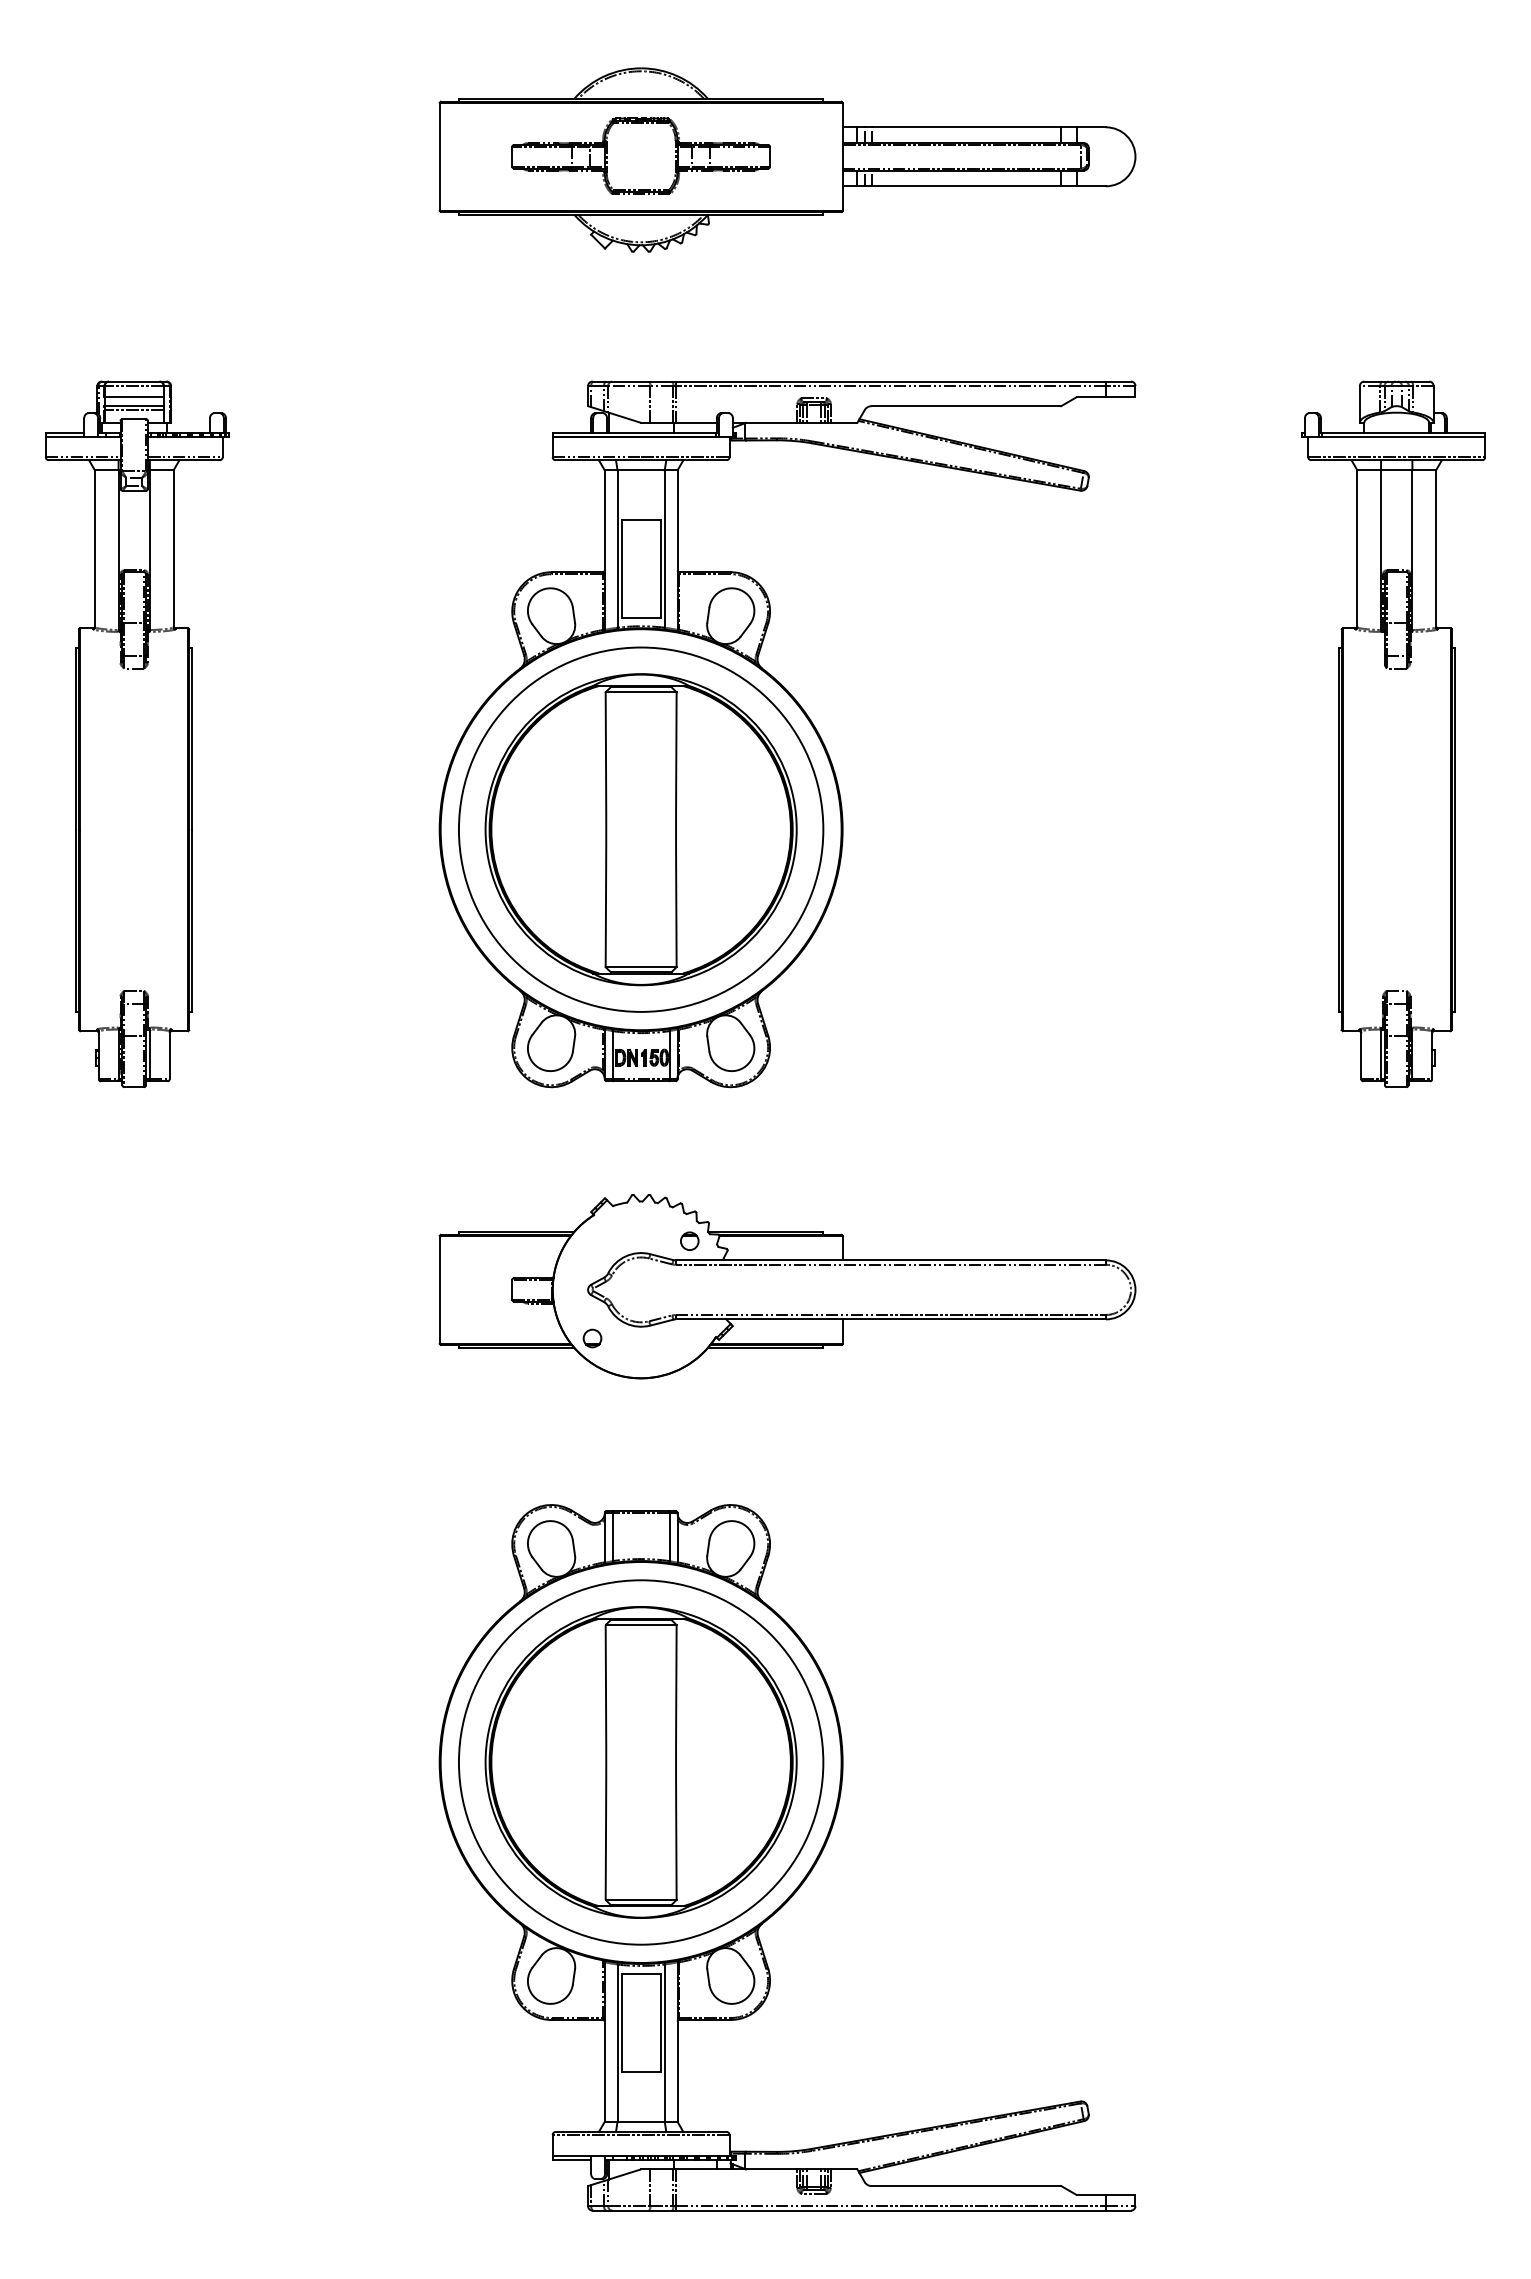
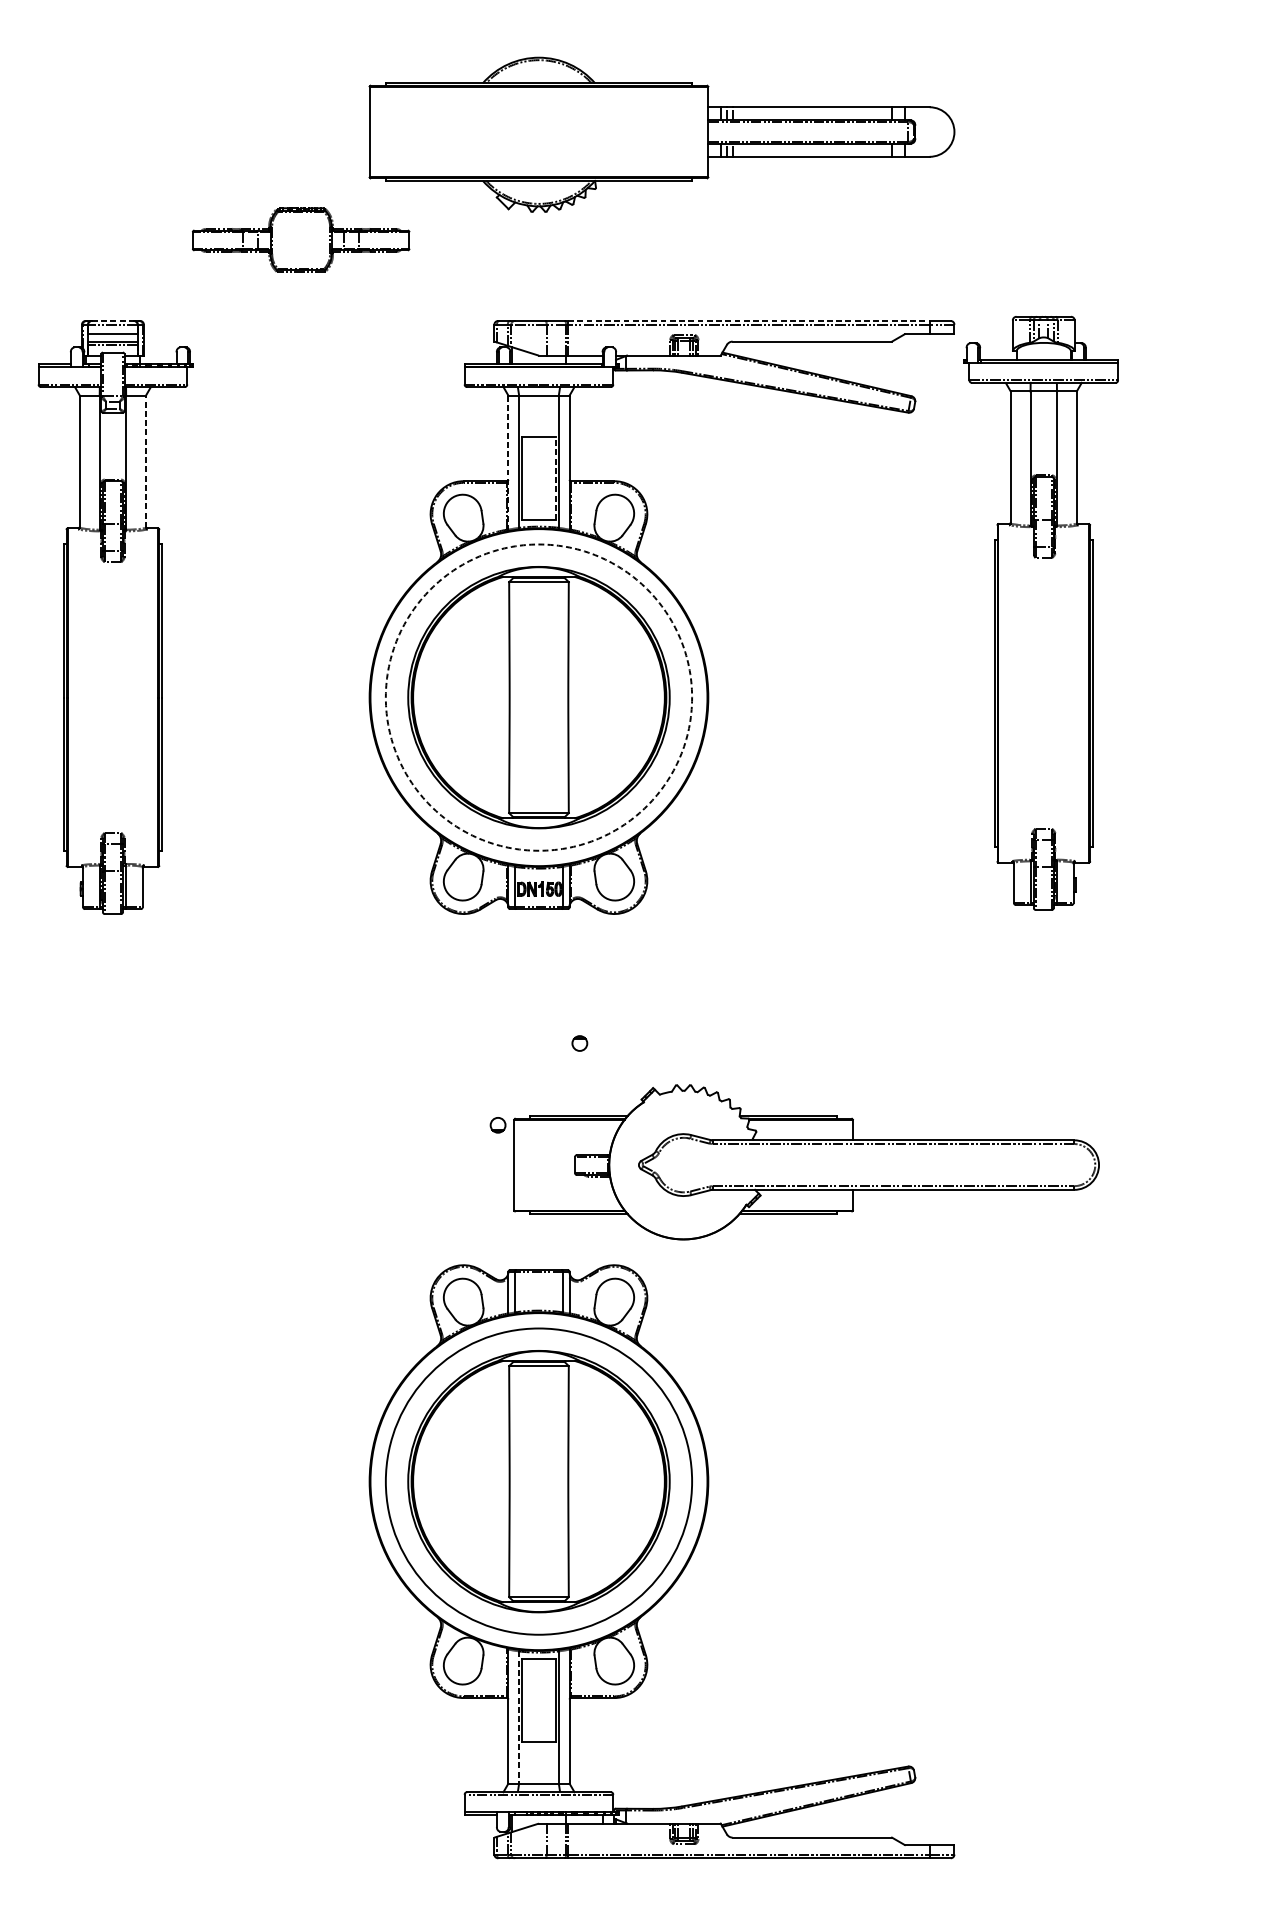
part: (640, 155) -> (300, 239), moved
line: (134, 381) -> (113, 320), solid -> dashed
line: (891, 381) -> (749, 320), solid -> dashed
line: (173, 549) -> (145, 462), solid -> dashed
line: (604, 550) -> (508, 462), solid -> dashed
line: (660, 568) -> (555, 478), solid -> dashed
part: (1393, 733) -> (1041, 612), moved
circle: (640, 829) -> (538, 697), solid -> dashed
part: (787, 1286) -> (806, 1162), moved
line: (617, 2043) -> (519, 1717), solid -> dashed

